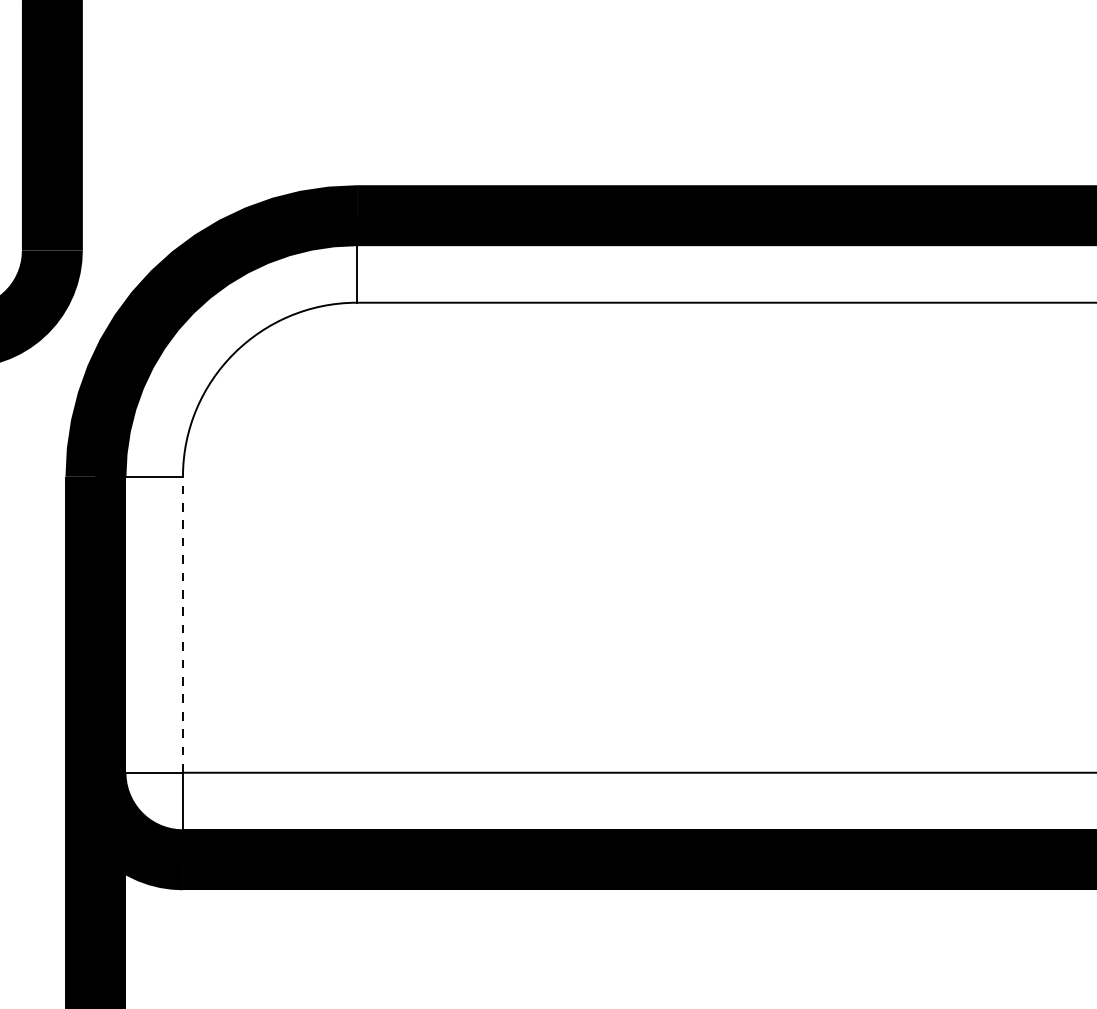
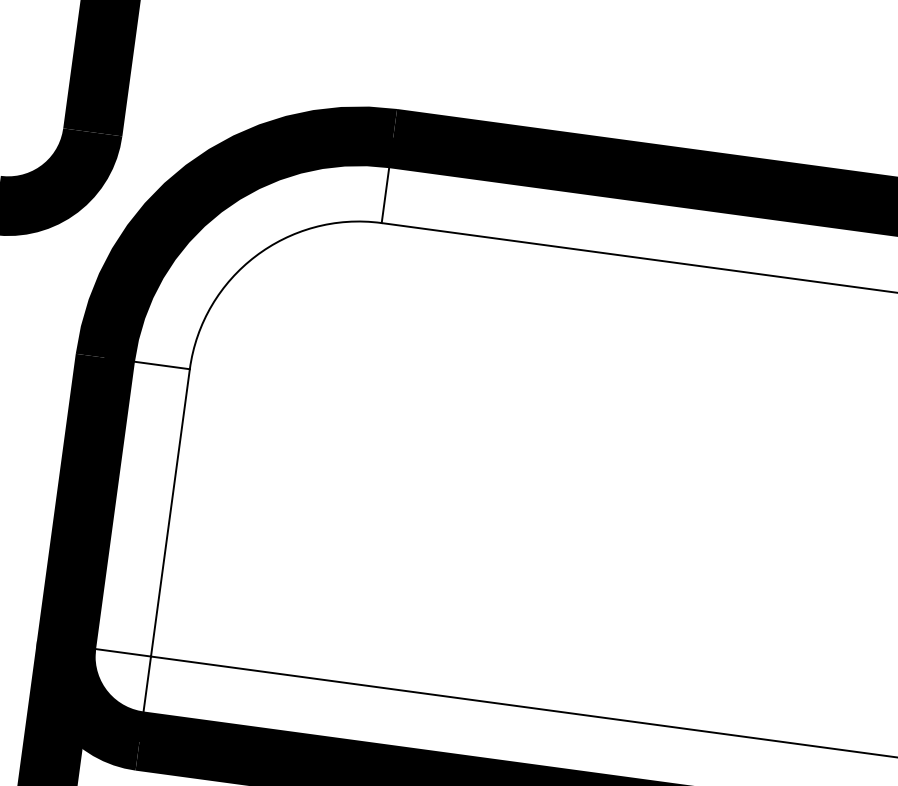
line: (182, 624) -> (170, 512), dashed -> solid

